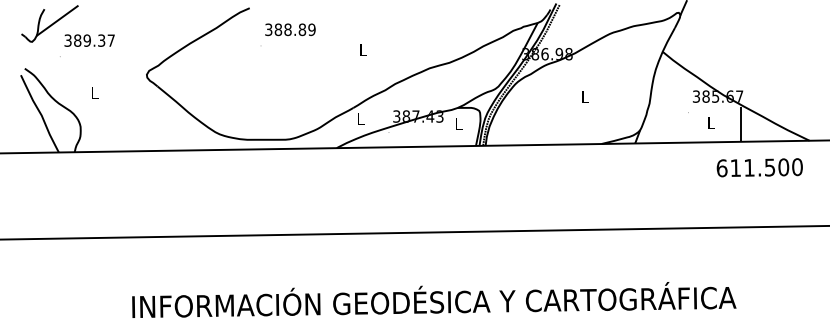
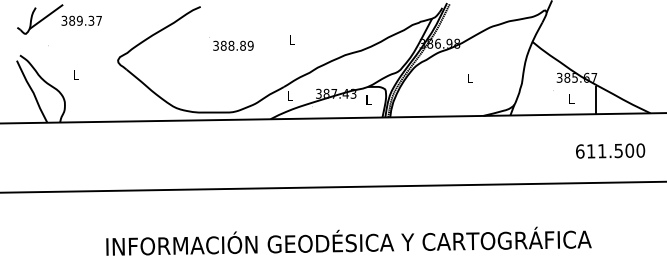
text: (290, 29) -> (233, 45), moved
text: (89, 40) -> (81, 20), moved
text: (759, 167) -> (610, 150), moved

